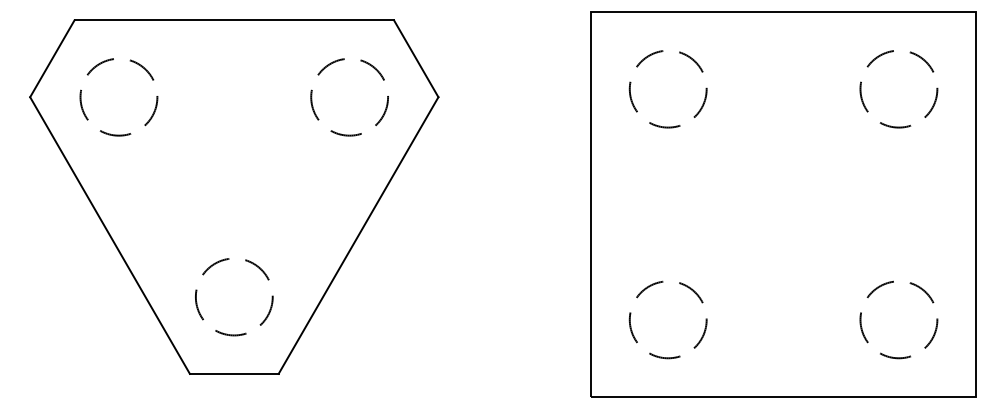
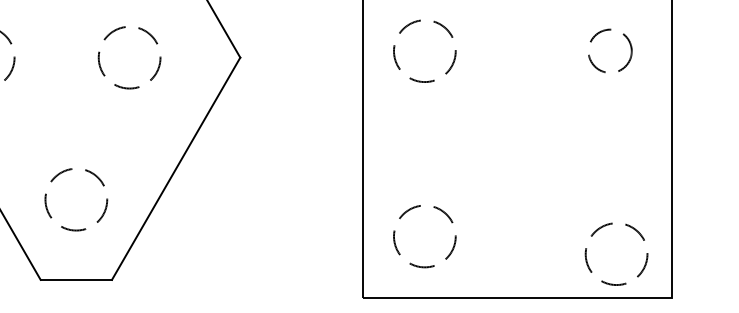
circle: (898, 89) -> (609, 51), size x0.7
circle: (349, 97) -> (129, 57), moved
circle: (234, 297) -> (76, 200), moved
circle: (898, 319) -> (616, 253), moved

